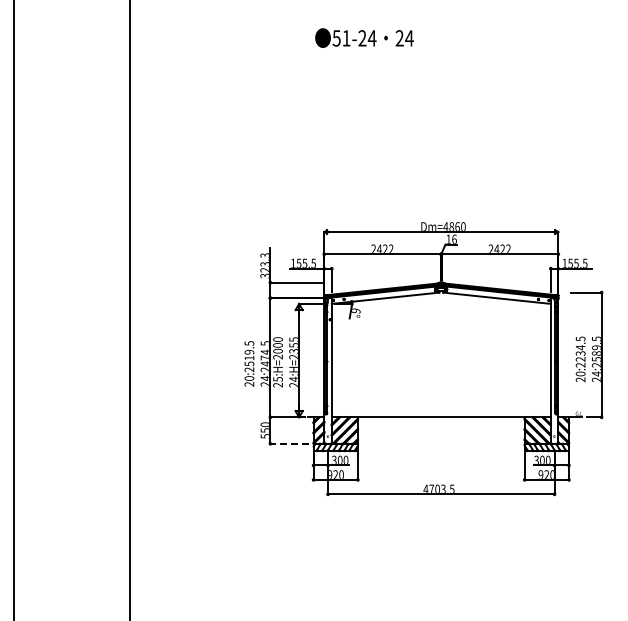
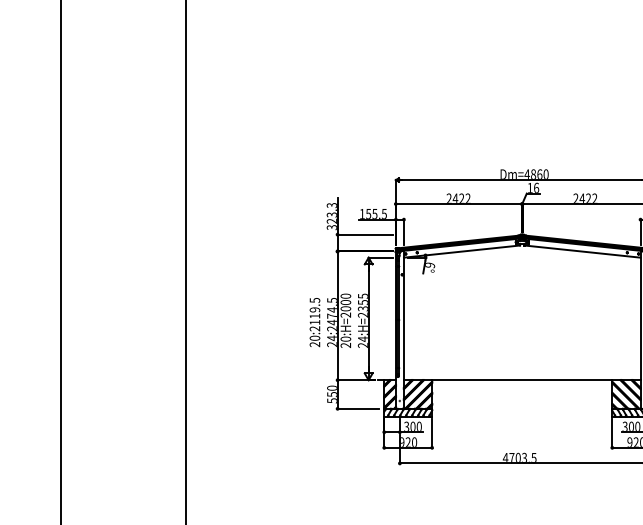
text: (249, 363) -> (315, 322), 20:2519.5 -> 20:2119.5
text: (277, 379) -> (345, 339), 25:H=2000 -> 20:H=2000
line: (289, 443) -> (358, 408), dashed -> solid

